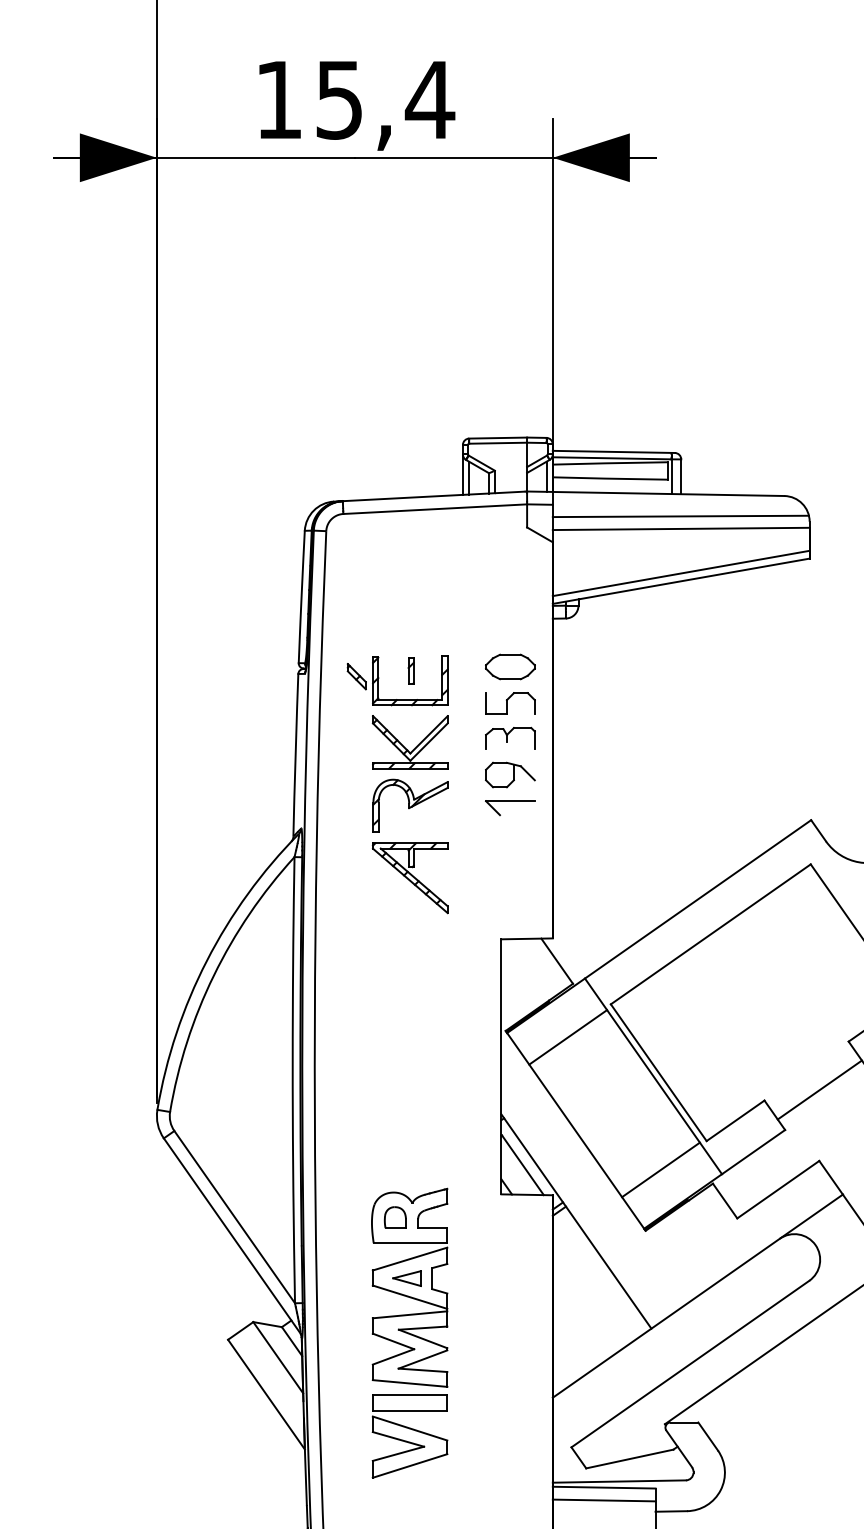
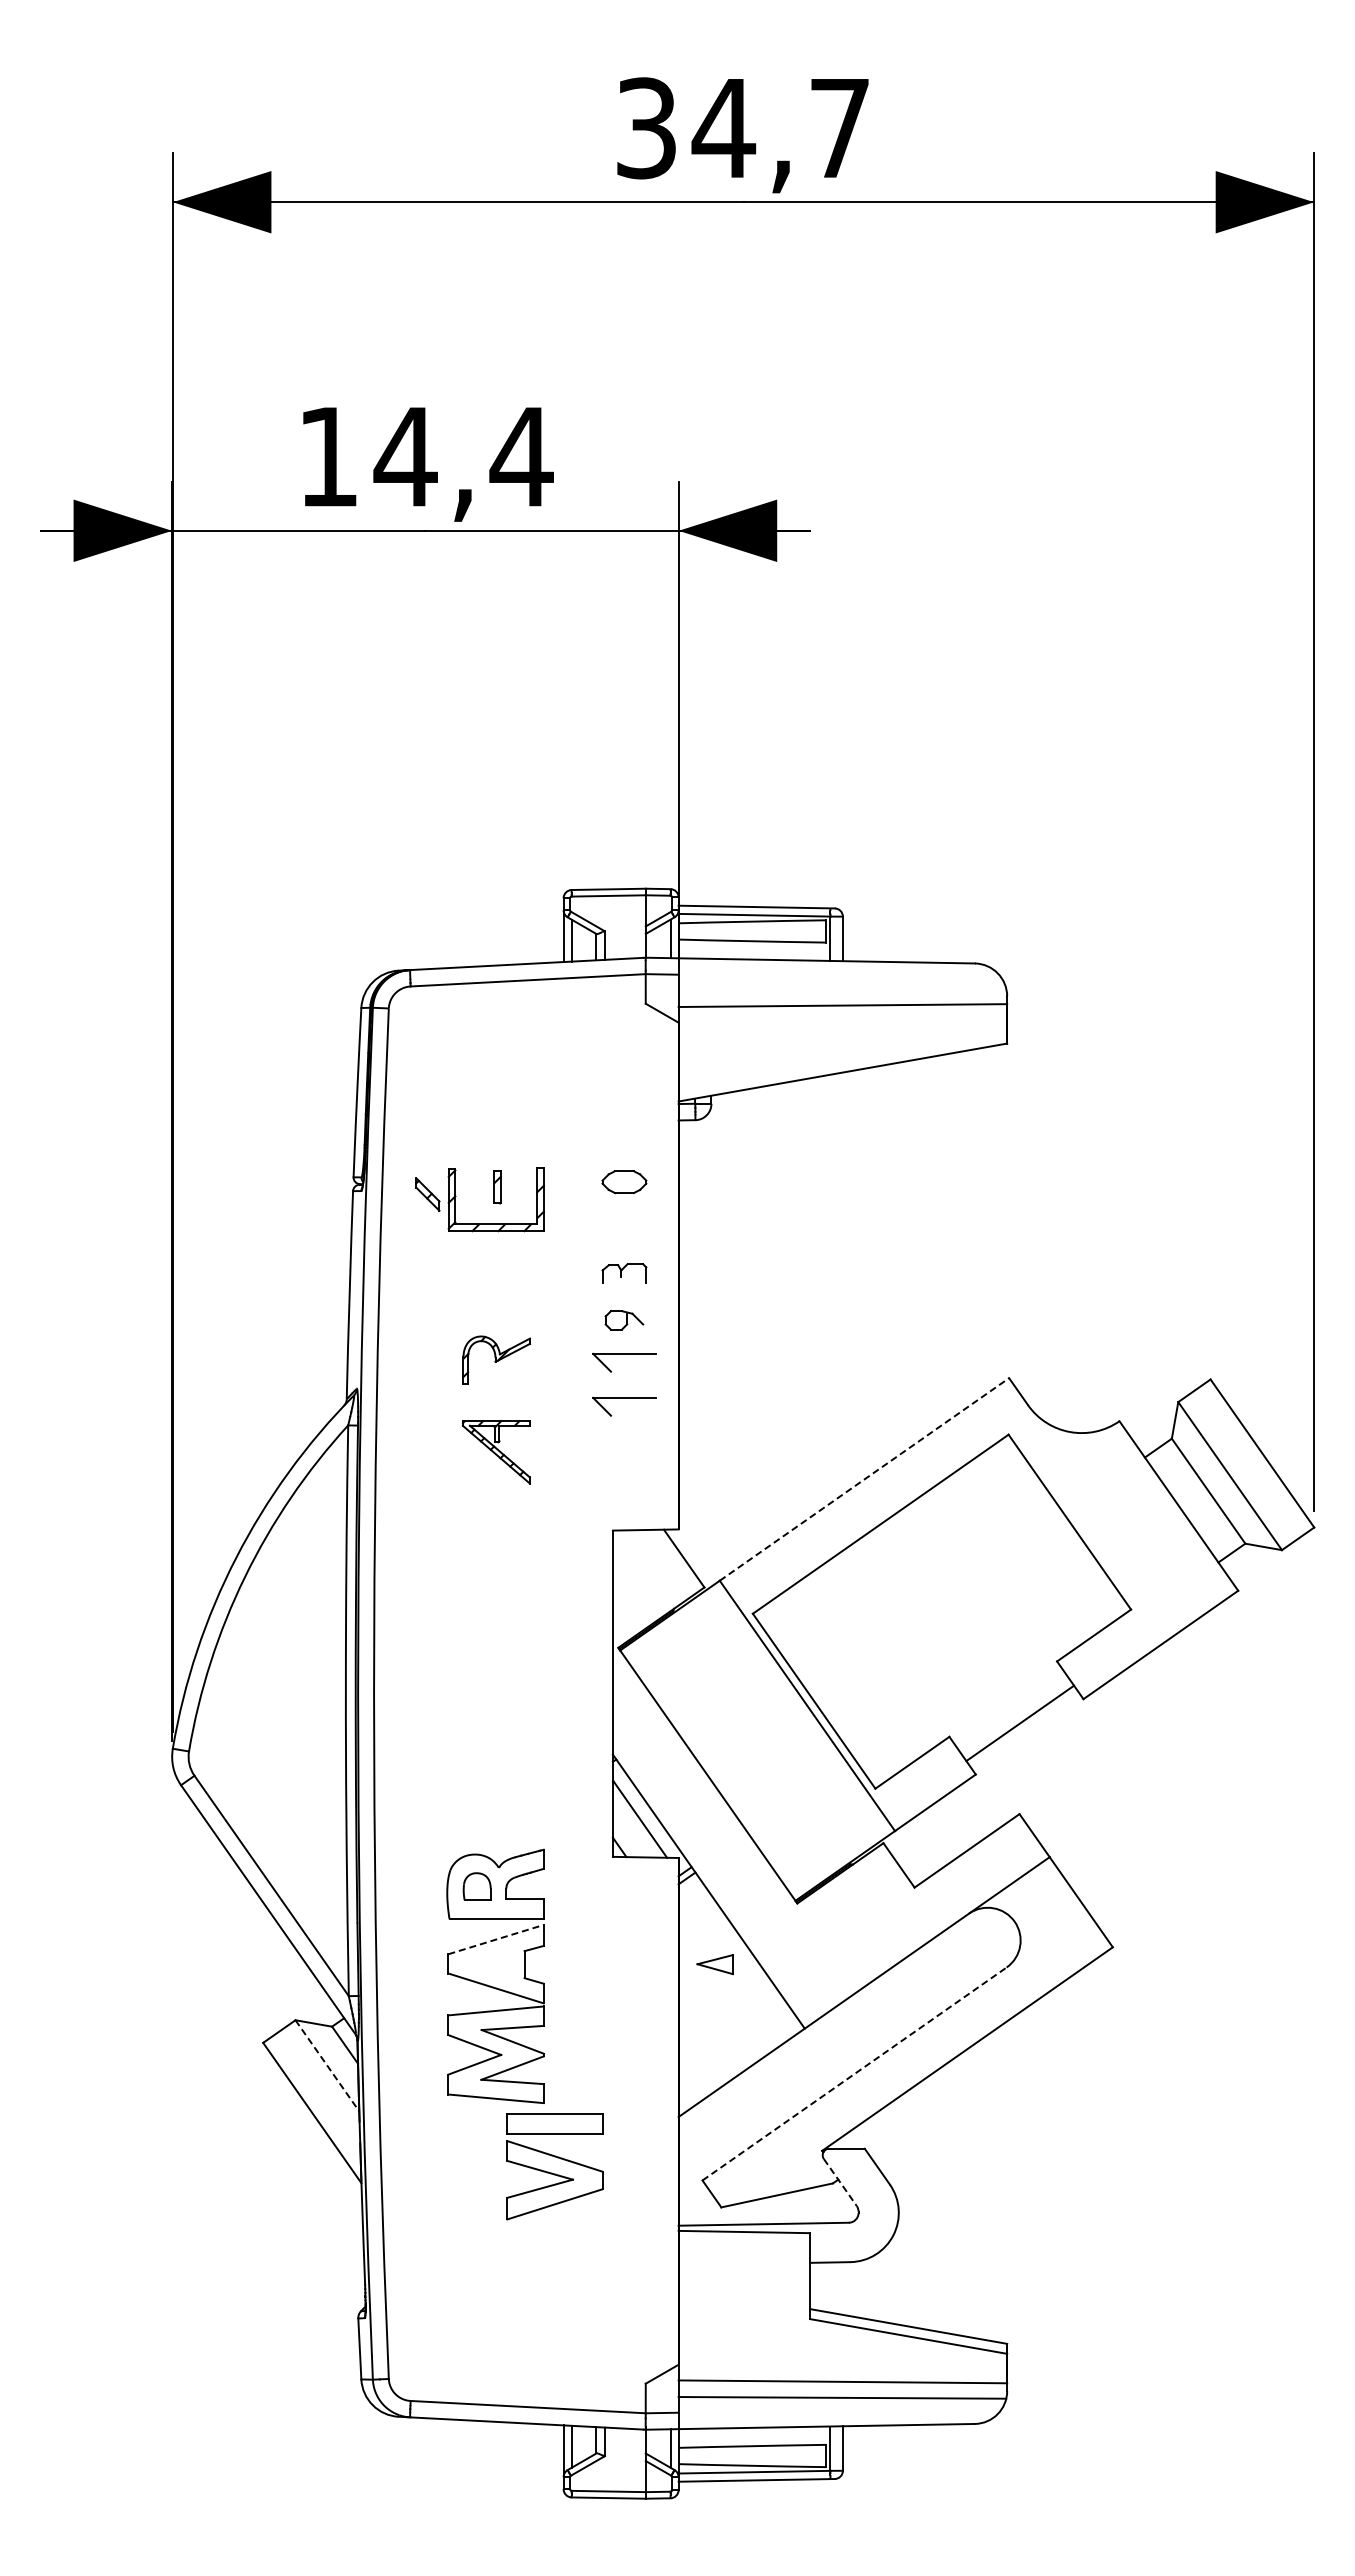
text: (339, 100) -> (405, 457), 15,4 -> 14,4
line: (680, 516) -> (842, 989), removed
line: (680, 573) -> (842, 1062), removed
part: (510, 666) -> (624, 1181), size x0.7
part: (510, 703) -> (624, 1228), removed
part: (510, 738) -> (624, 1273), size x0.7
part: (404, 746) -> (489, 1284), removed
part: (510, 775) -> (624, 1320), size x0.6
part: (410, 805) -> (496, 1359), size x0.7
part: (510, 836) -> (624, 1398), added
part: (410, 877) -> (496, 1451), size x0.7
line: (698, 899) -> (864, 1479), solid -> dashed
line: (568, 1036) -> (698, 1655), removed
line: (660, 1169) -> (816, 1825), removed
line: (410, 1258) -> (496, 1939), solid -> dashed
part: (406, 1278) -> (714, 1964), moved
line: (278, 1357) -> (327, 2065), solid -> dashed
line: (690, 1364) -> (854, 2074), solid -> dashed
part: (409, 1436) -> (554, 2166), moved
line: (679, 1448) -> (840, 2182), solid -> dashed
line: (604, 1500) -> (744, 2248), removed

